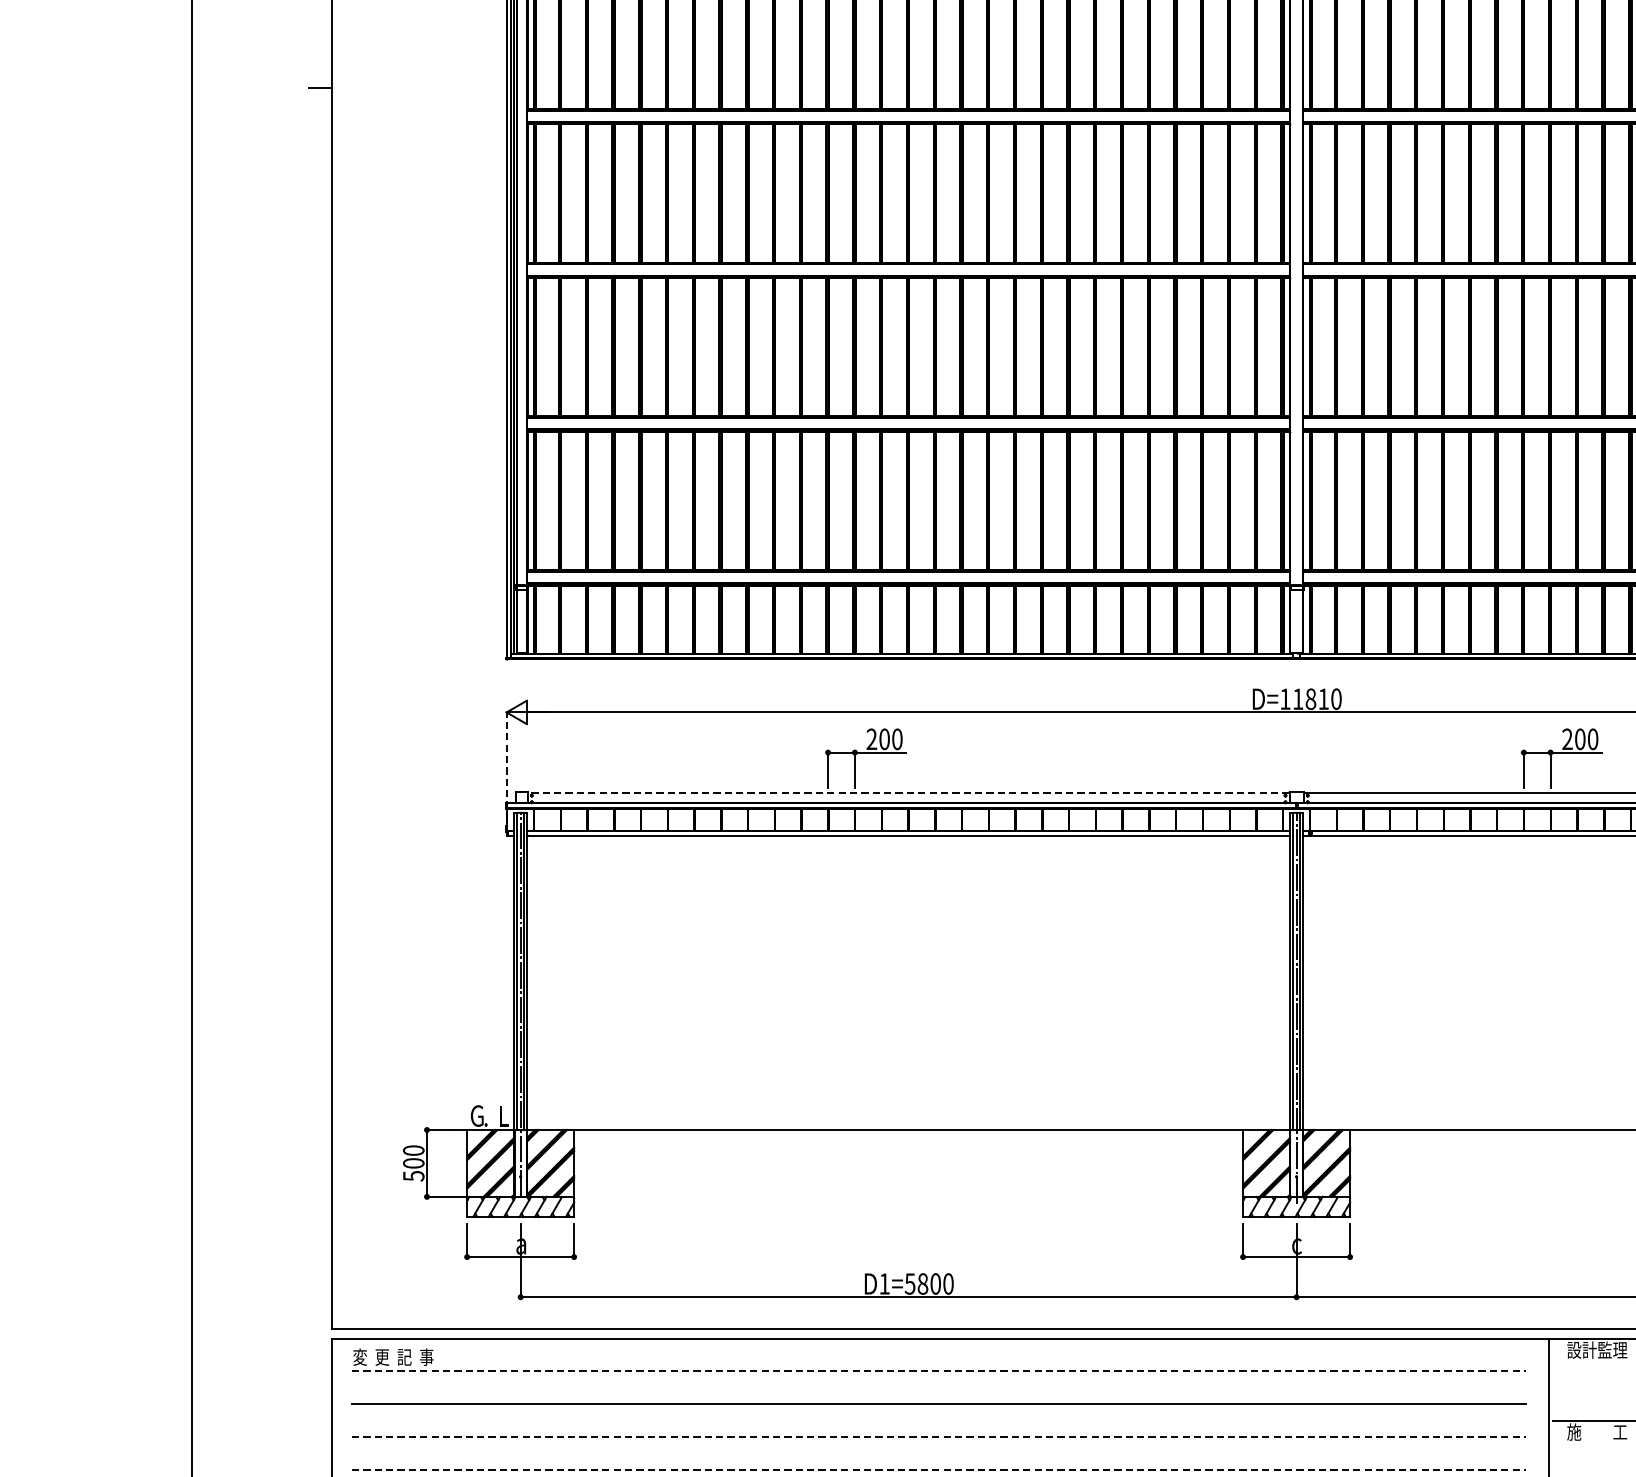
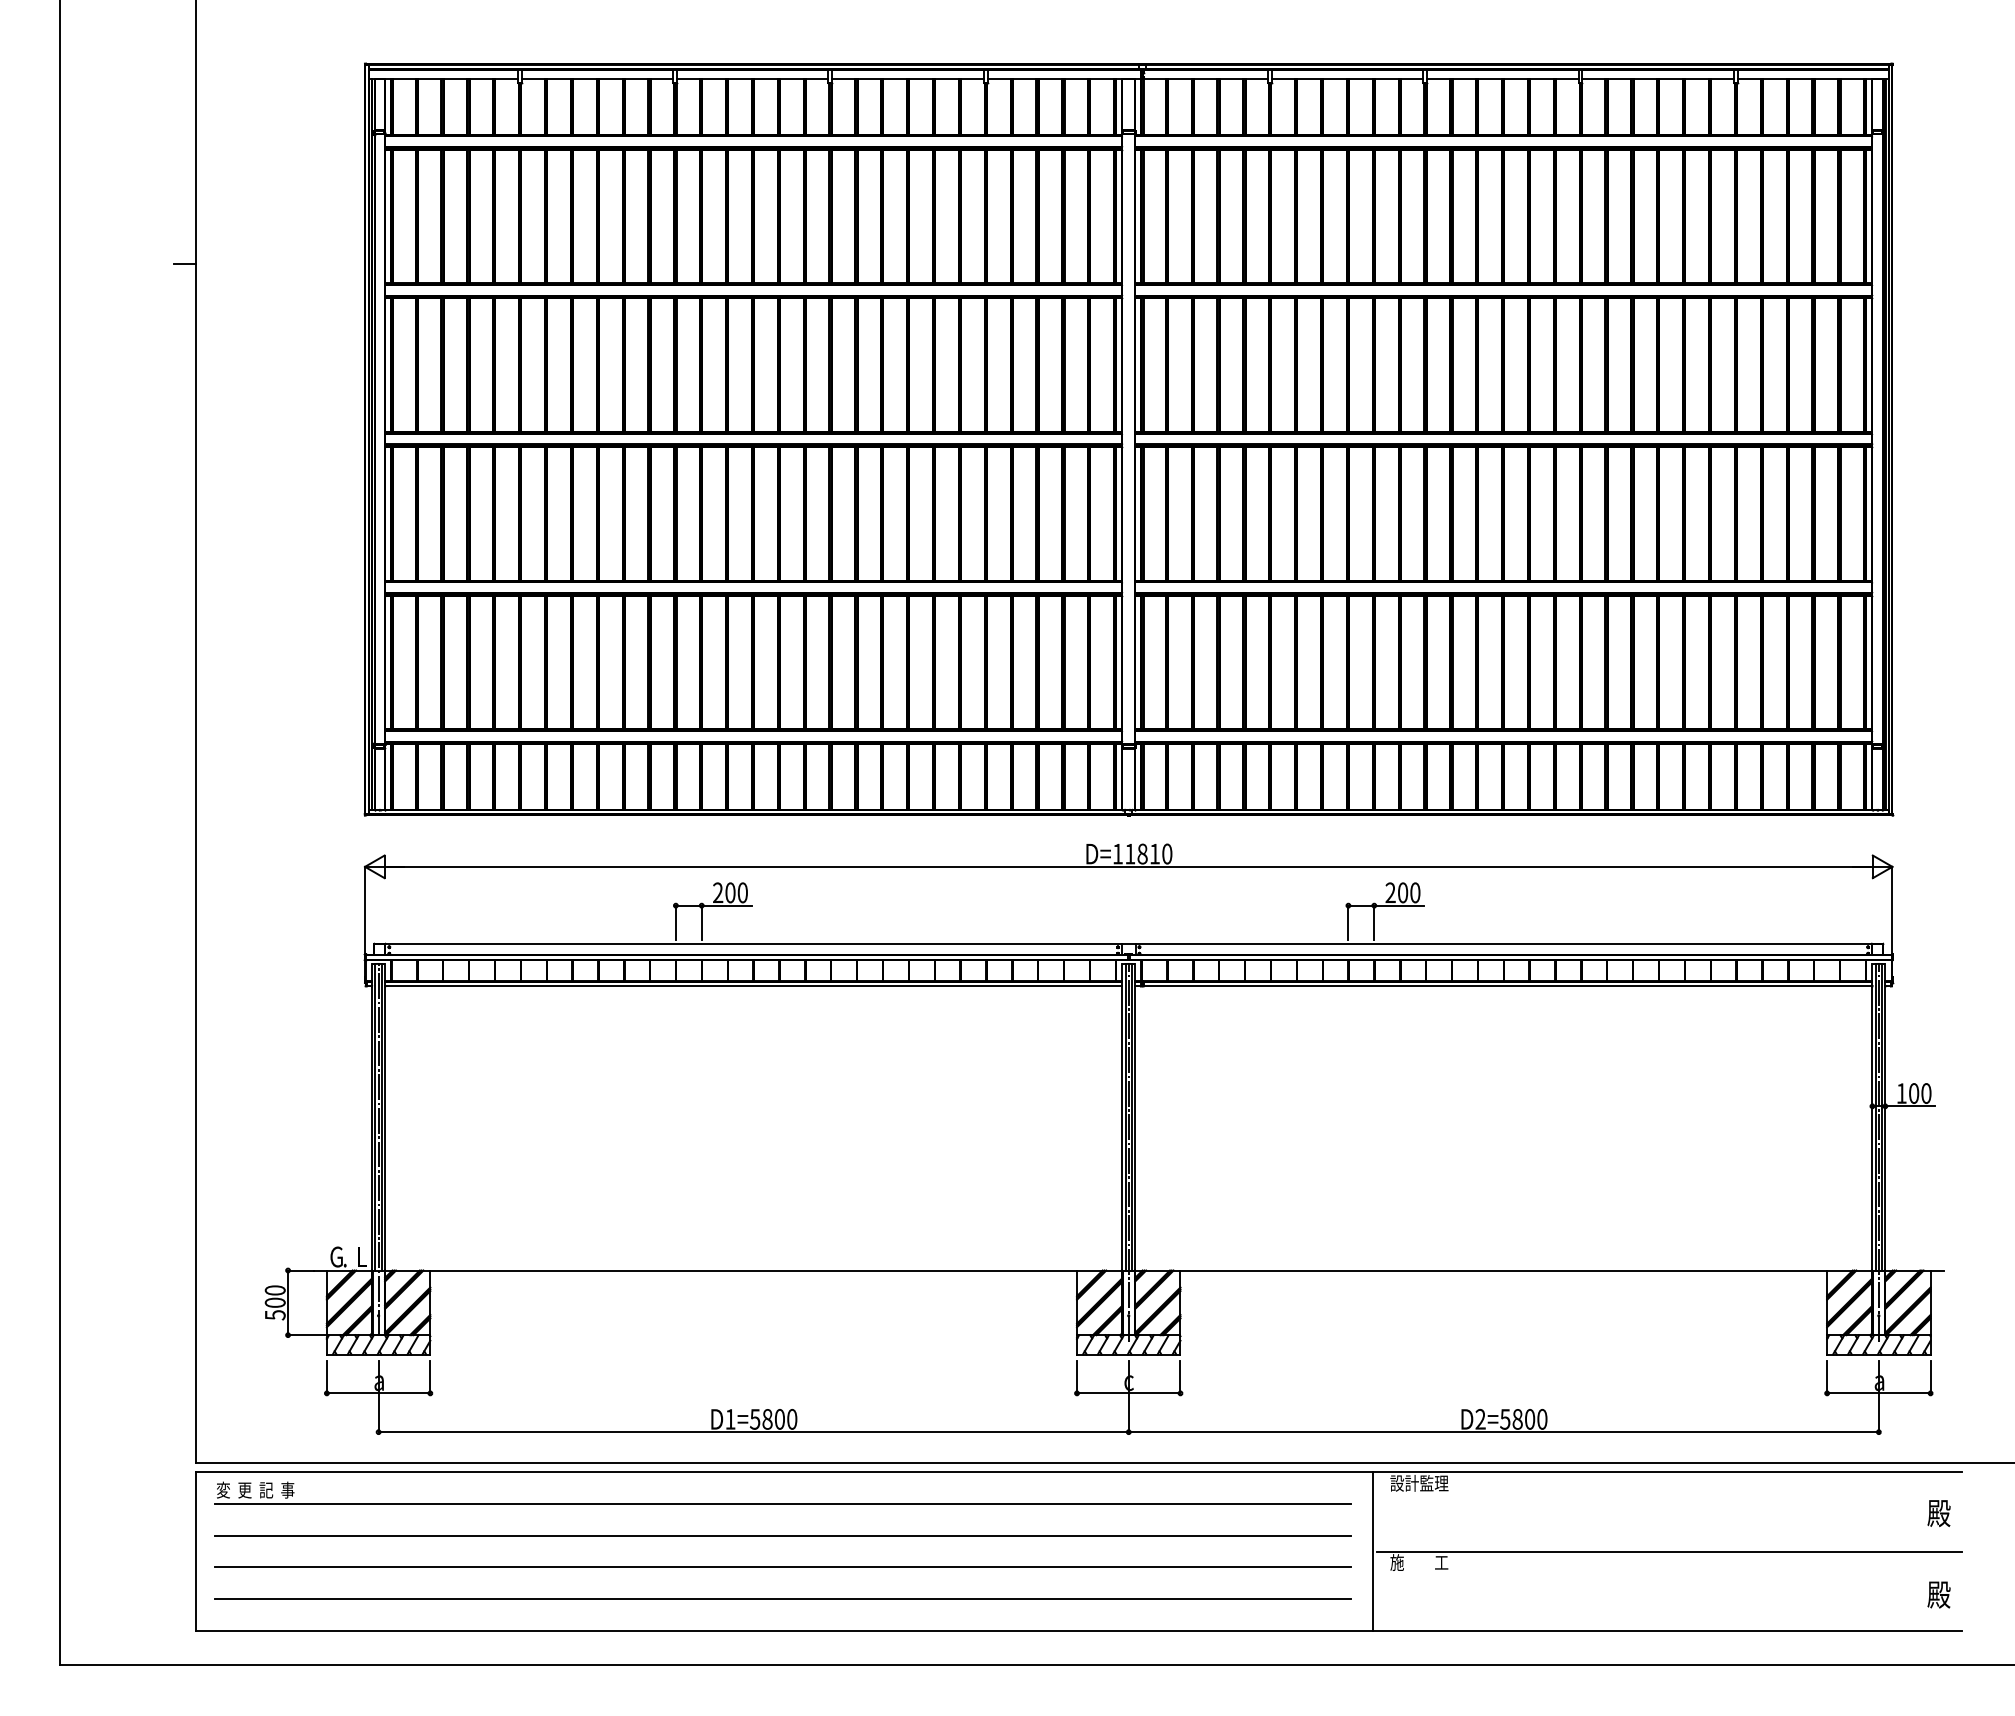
line: (507, 760) -> (365, 913), dashed -> solid
line: (908, 792) -> (753, 944), dashed -> solid
line: (939, 1370) -> (783, 1503), dashed -> solid
line: (939, 1437) -> (783, 1567), dashed -> solid
line: (939, 1470) -> (783, 1599), dashed -> solid

